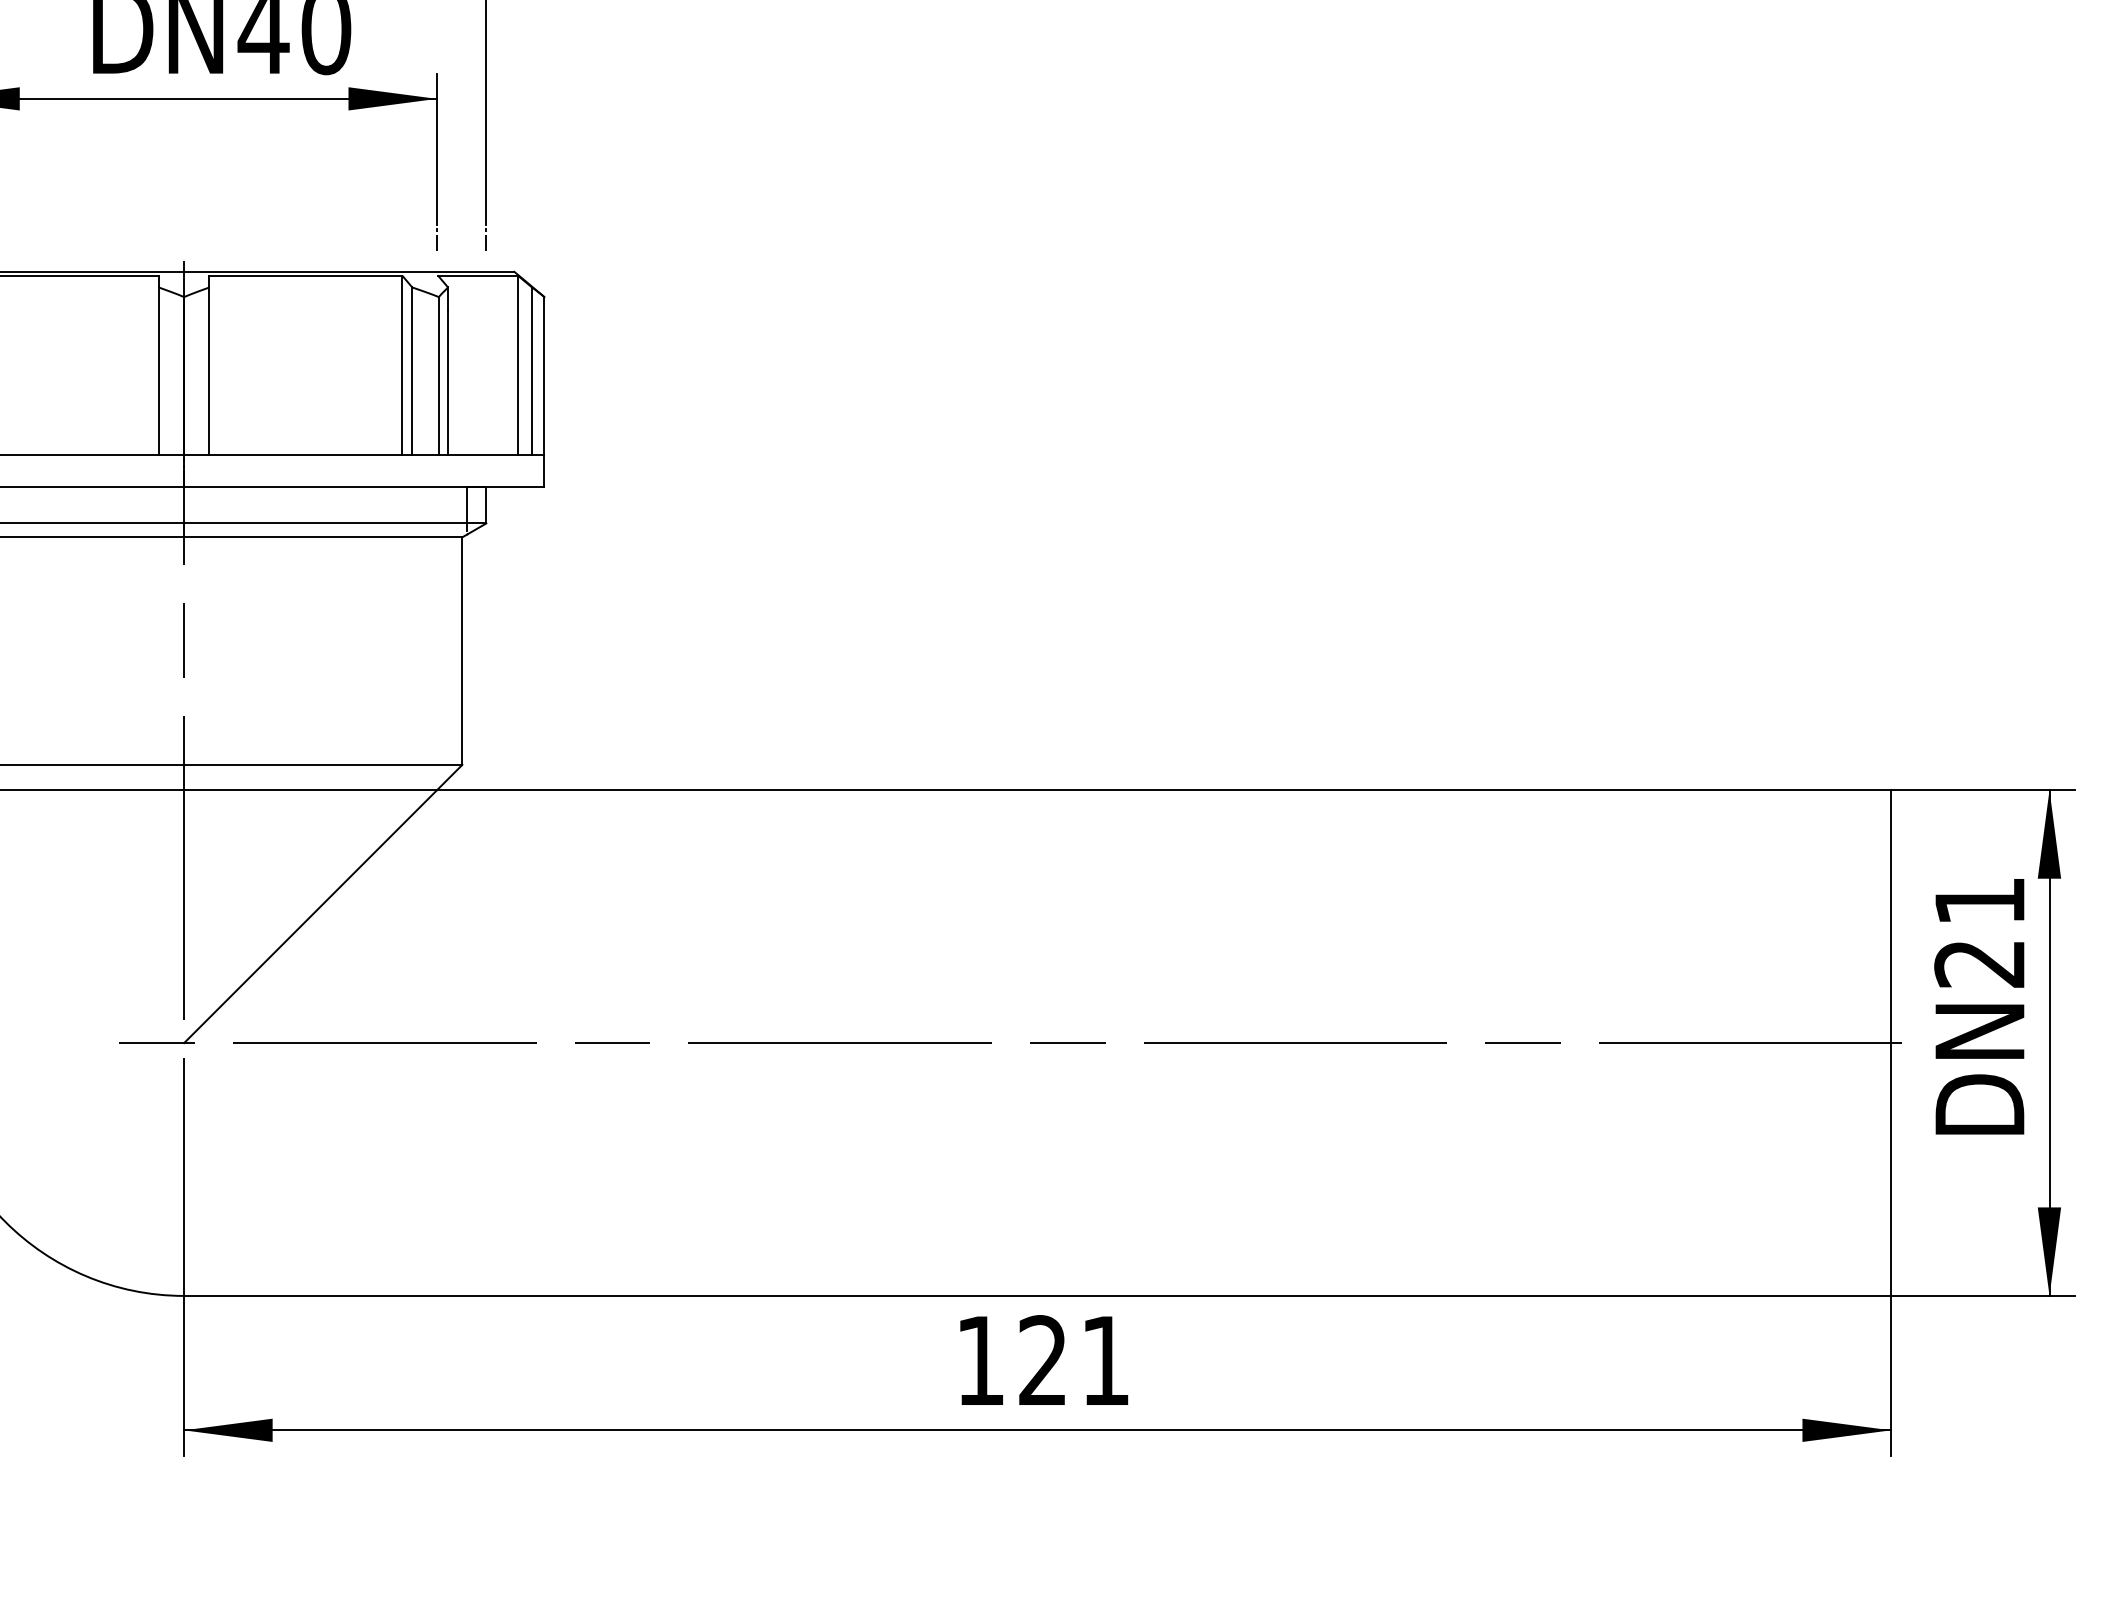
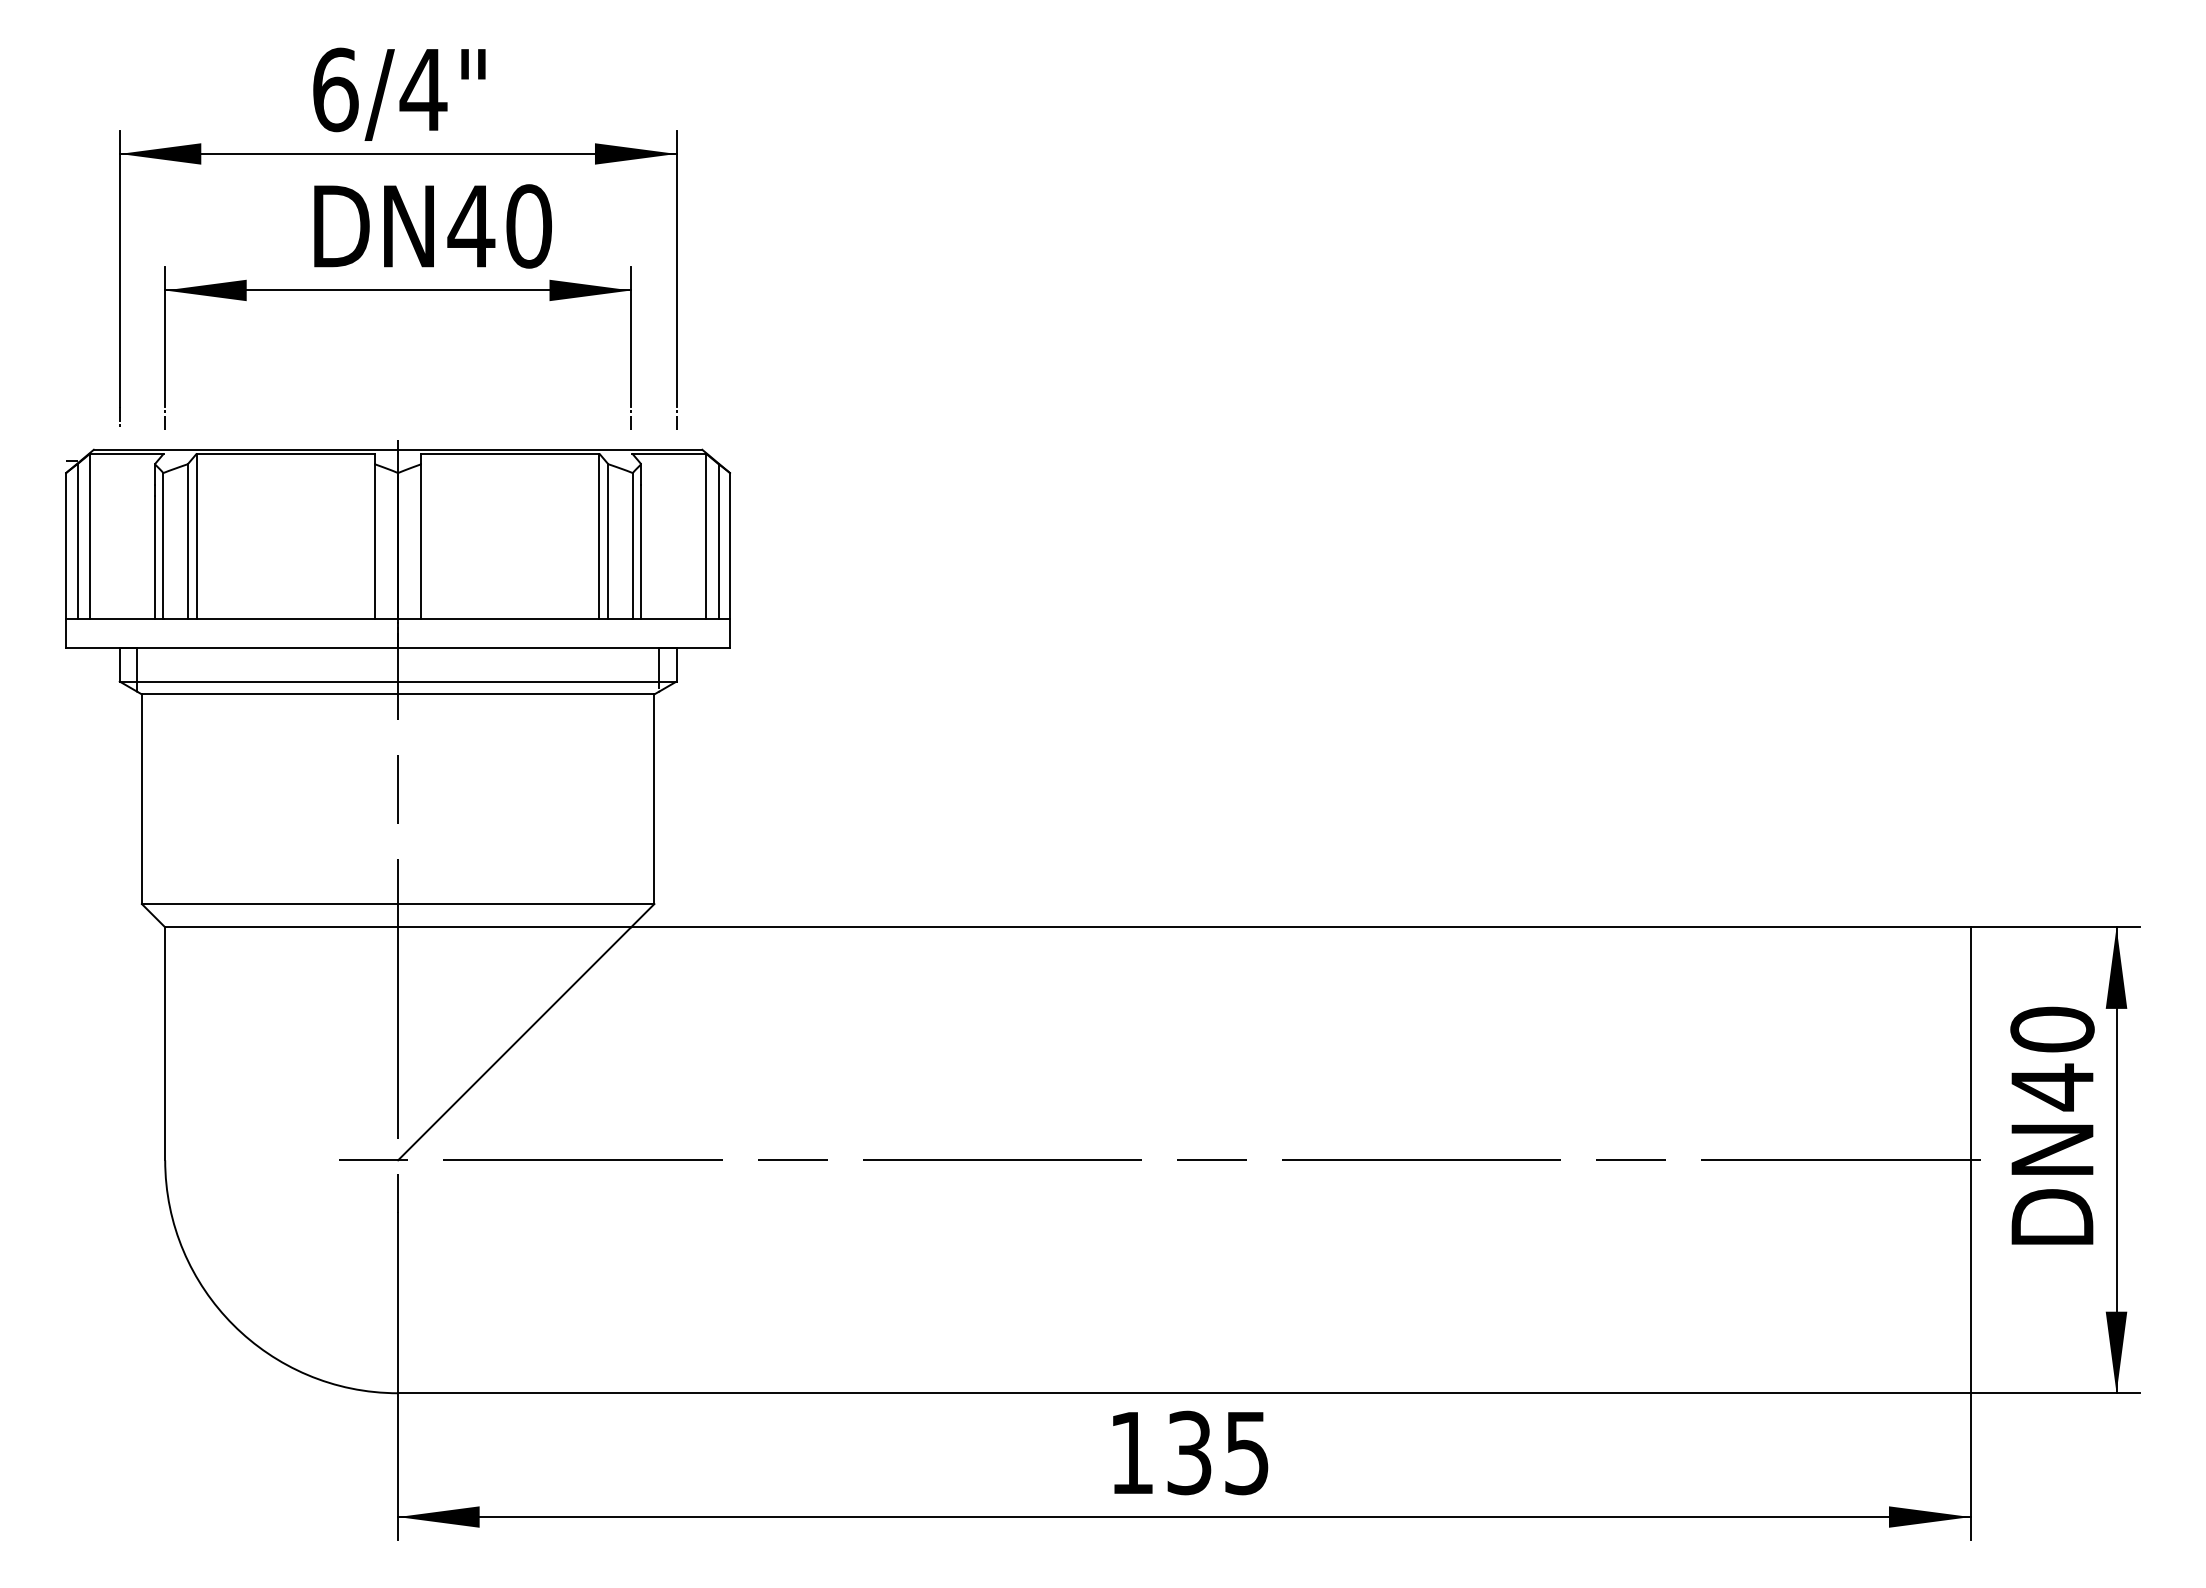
text: (1979, 932) -> (2052, 1058), 21 -> 40
text: (1073, 1360) -> (1217, 1452), 121 -> 135

